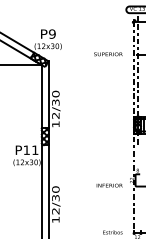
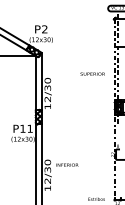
text: (52, 33) -> (44, 28), P9 -> P2
text: (108, 54) -> (92, 74), moved
text: (109, 185) -> (67, 165), moved

